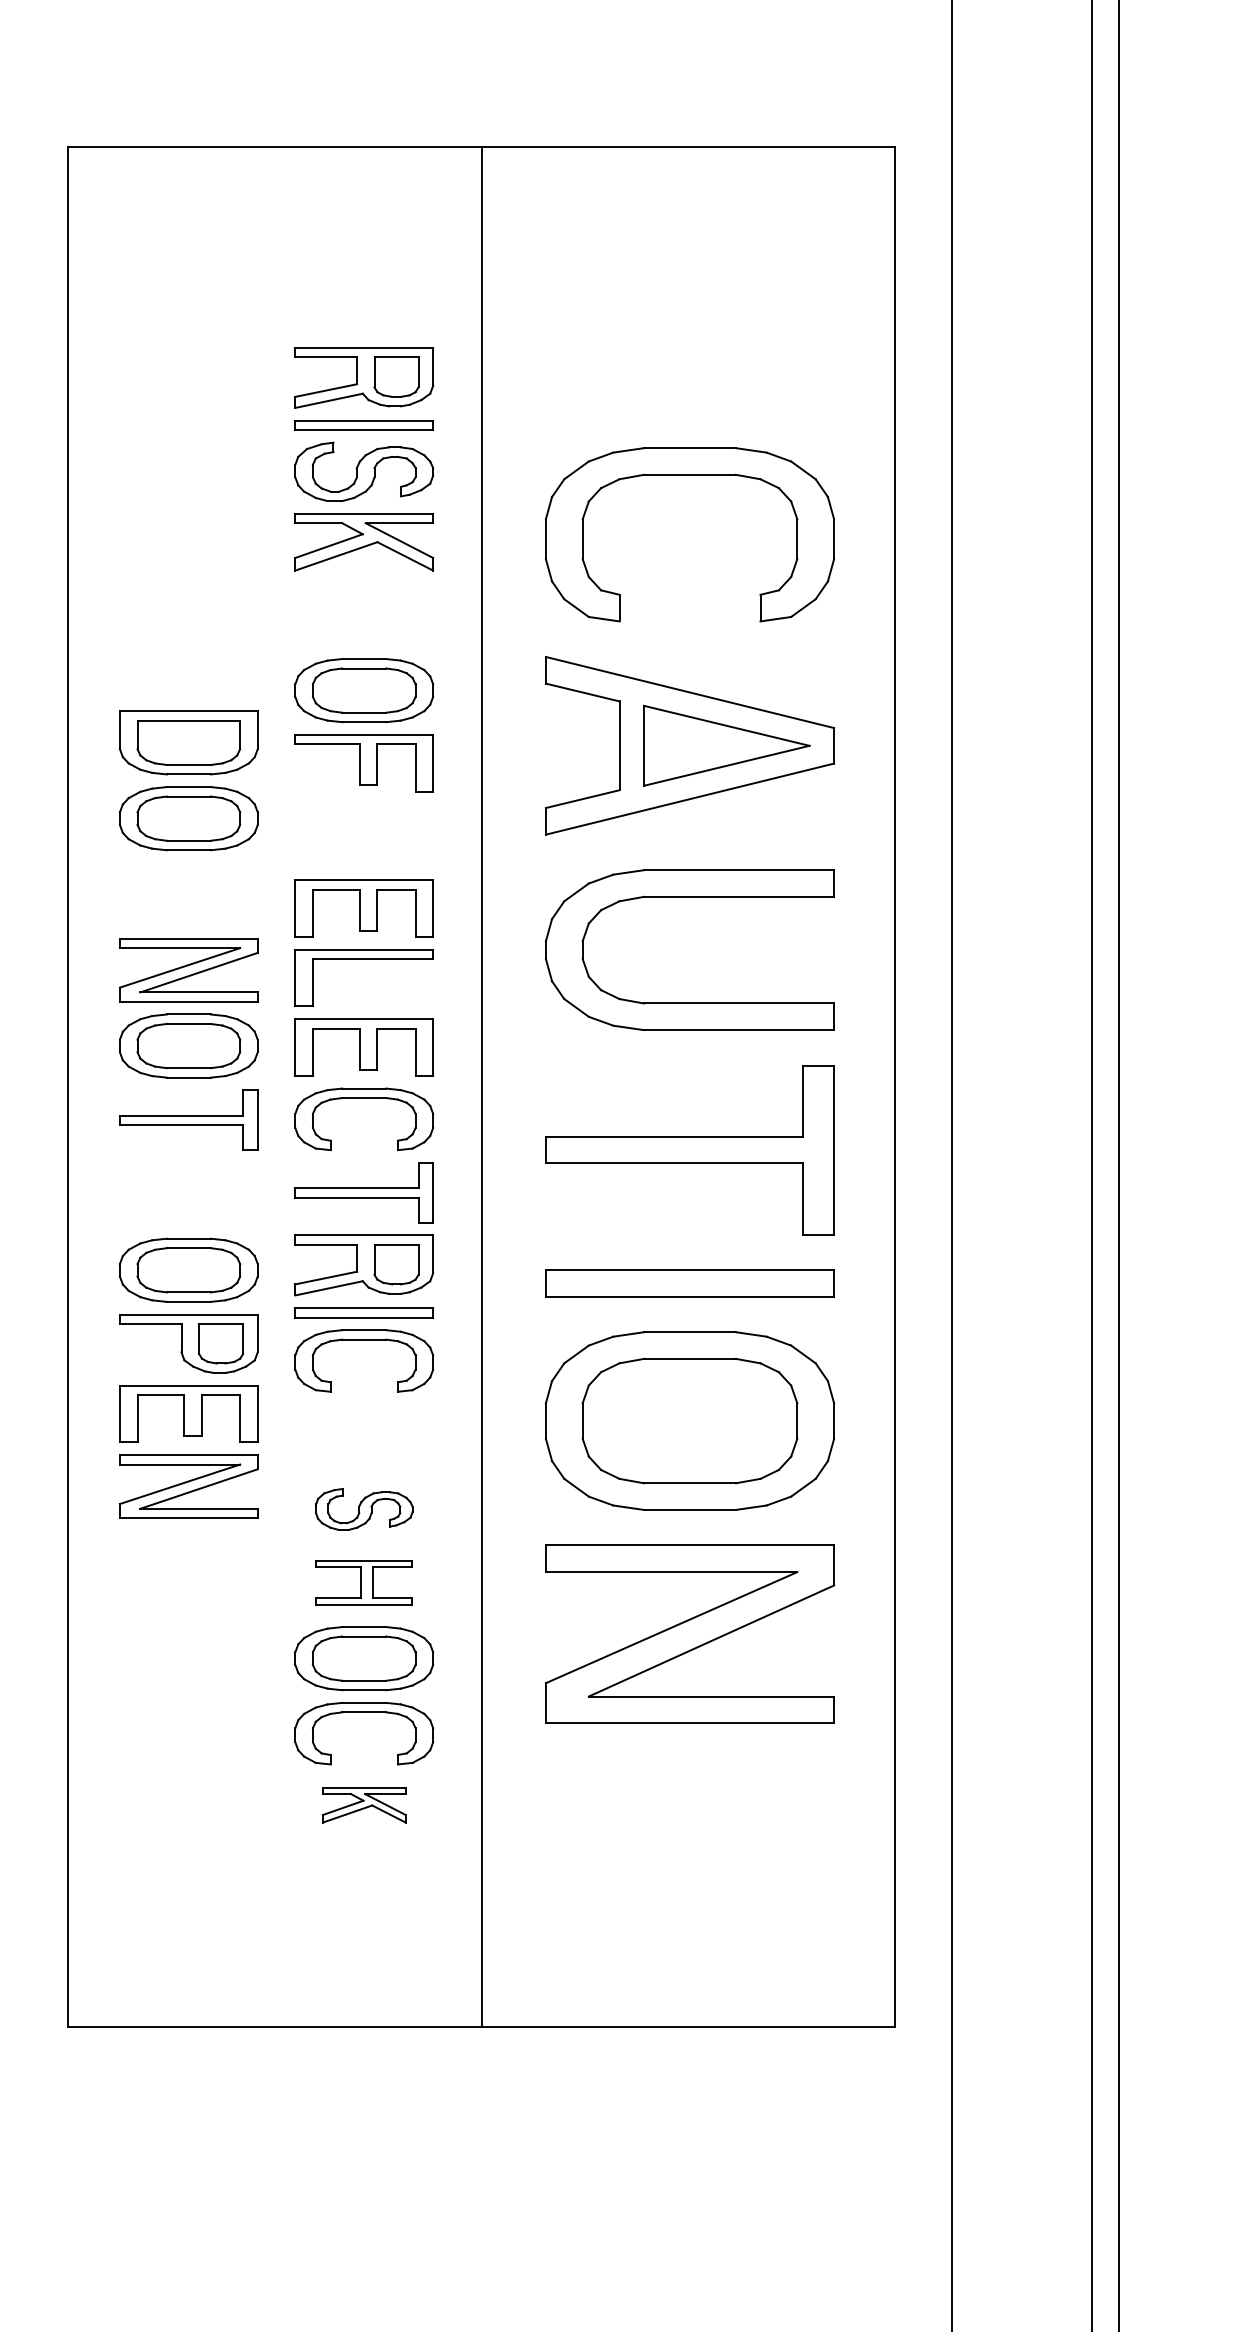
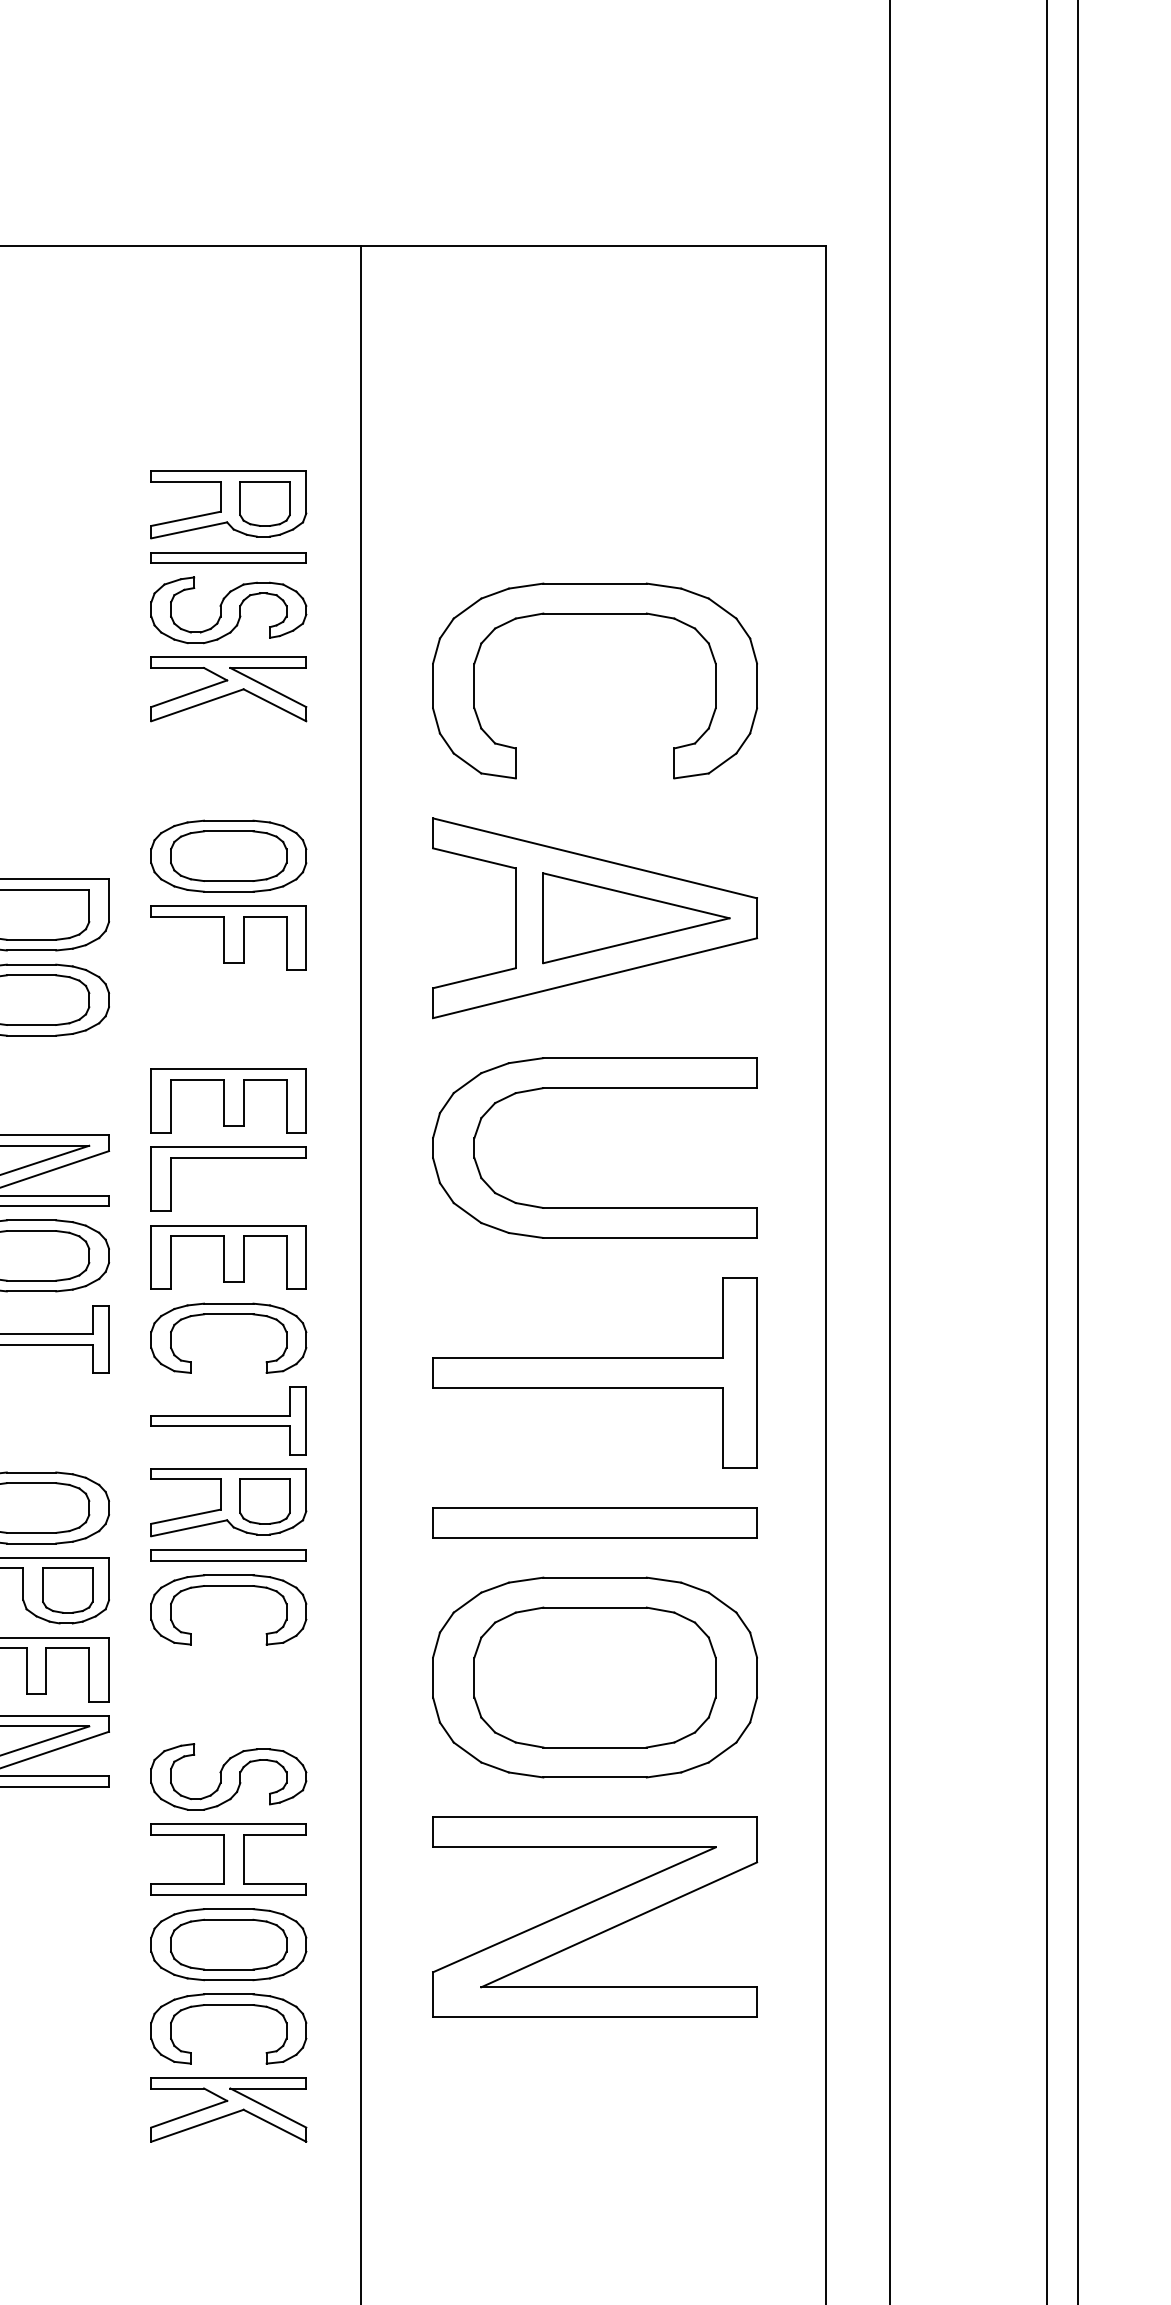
part: (364, 1509) -> (229, 1776), size x1.43
part: (363, 1582) -> (227, 1859), size x1.43
part: (364, 1805) -> (229, 2109), size x1.67

